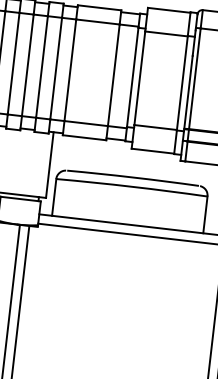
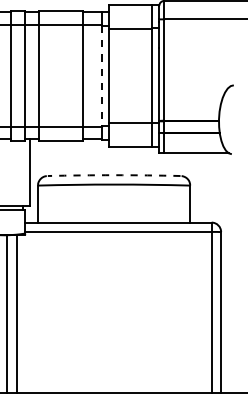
line: (133, 77) -> (102, 75), solid -> dashed
arc: (133, 177) -> (114, 175), solid -> dashed

